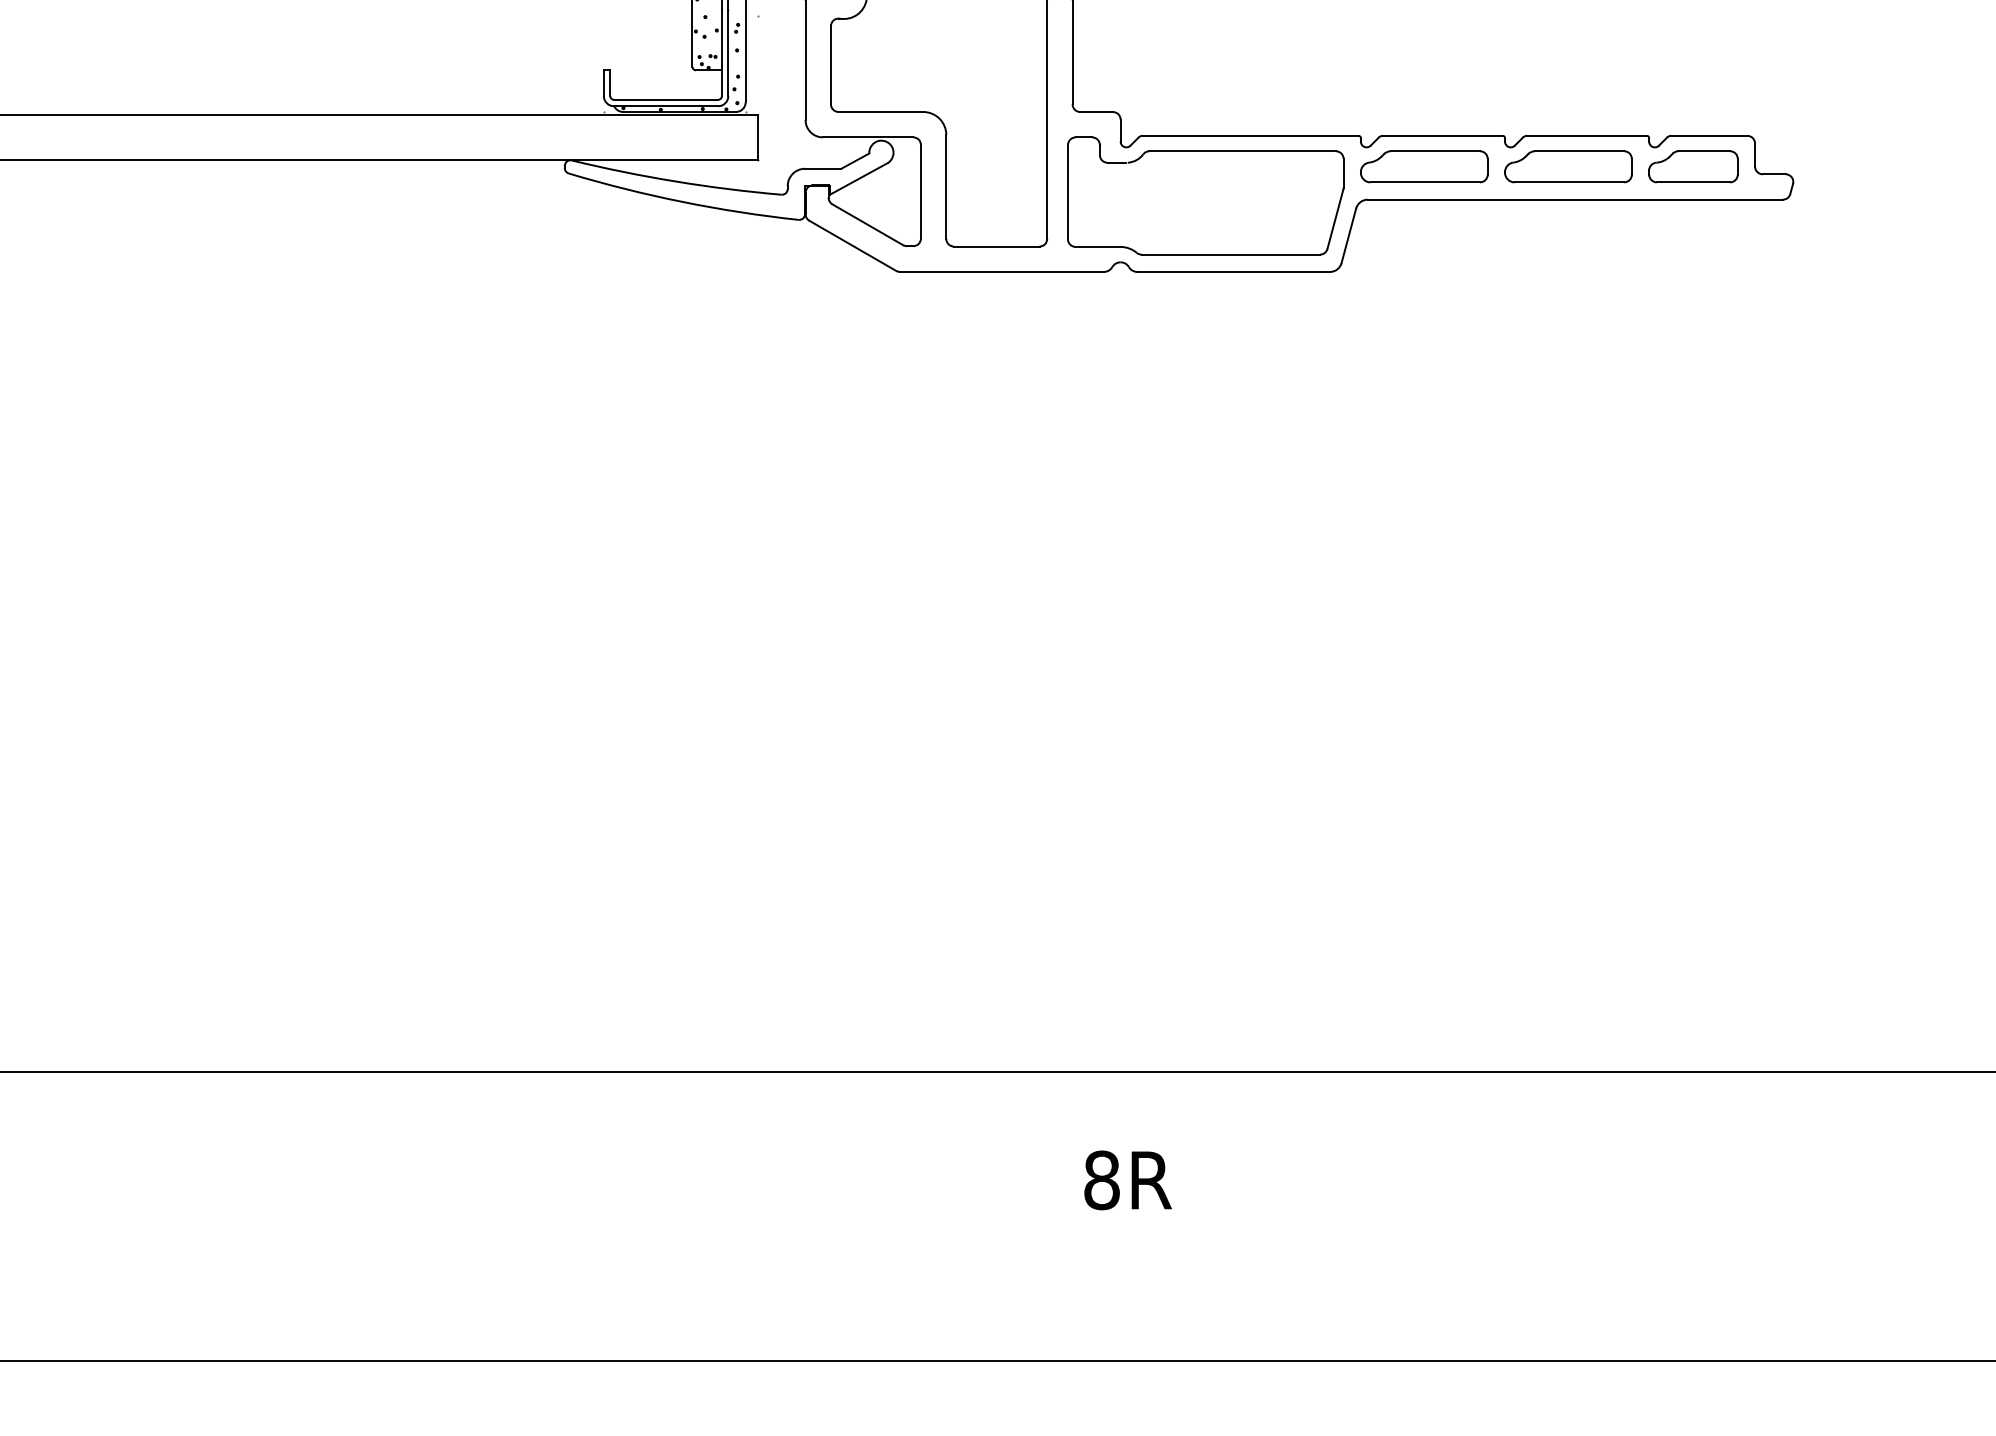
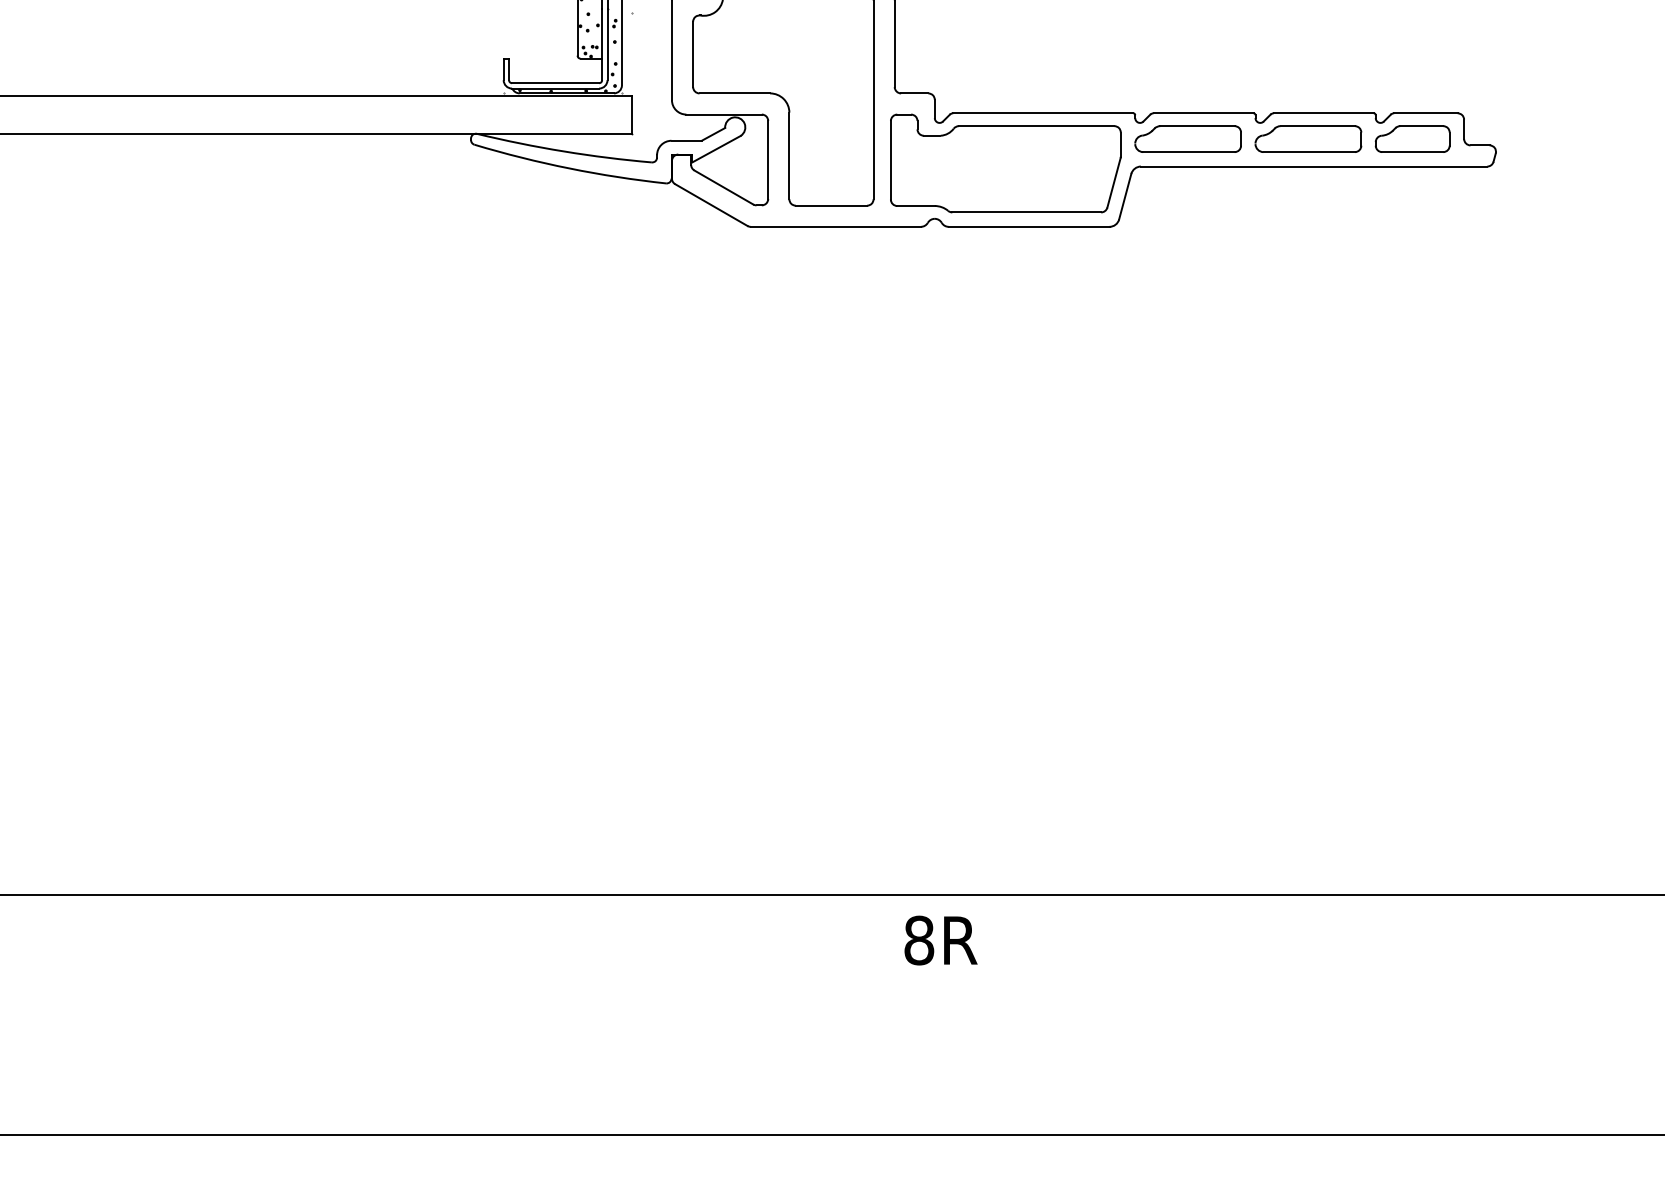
text: (1127, 1180) -> (940, 940), moved

